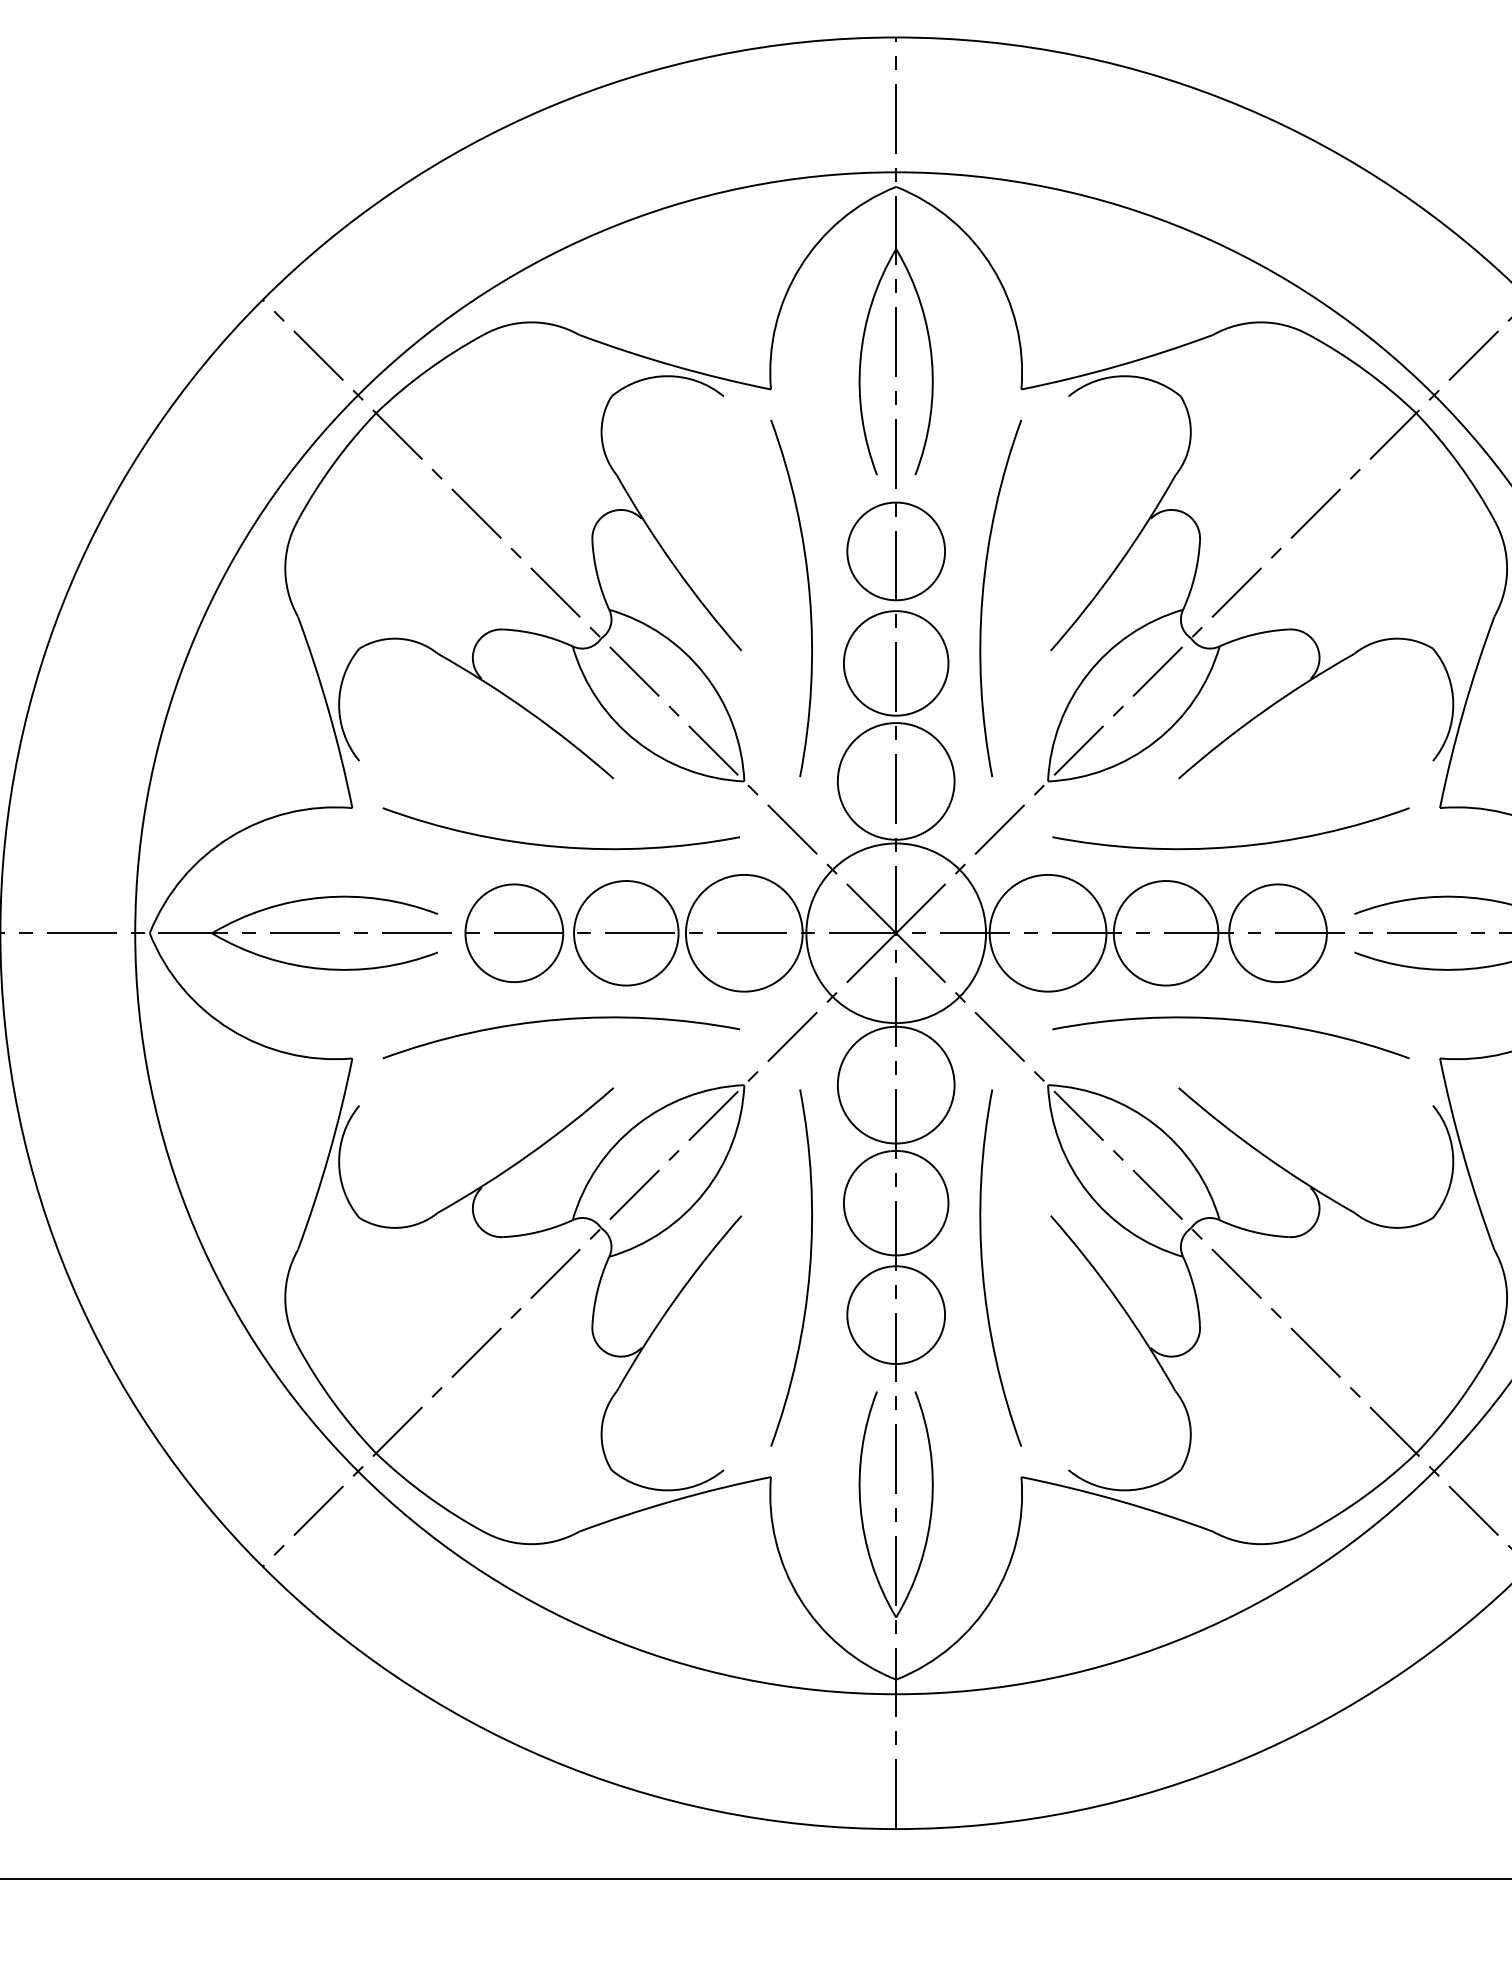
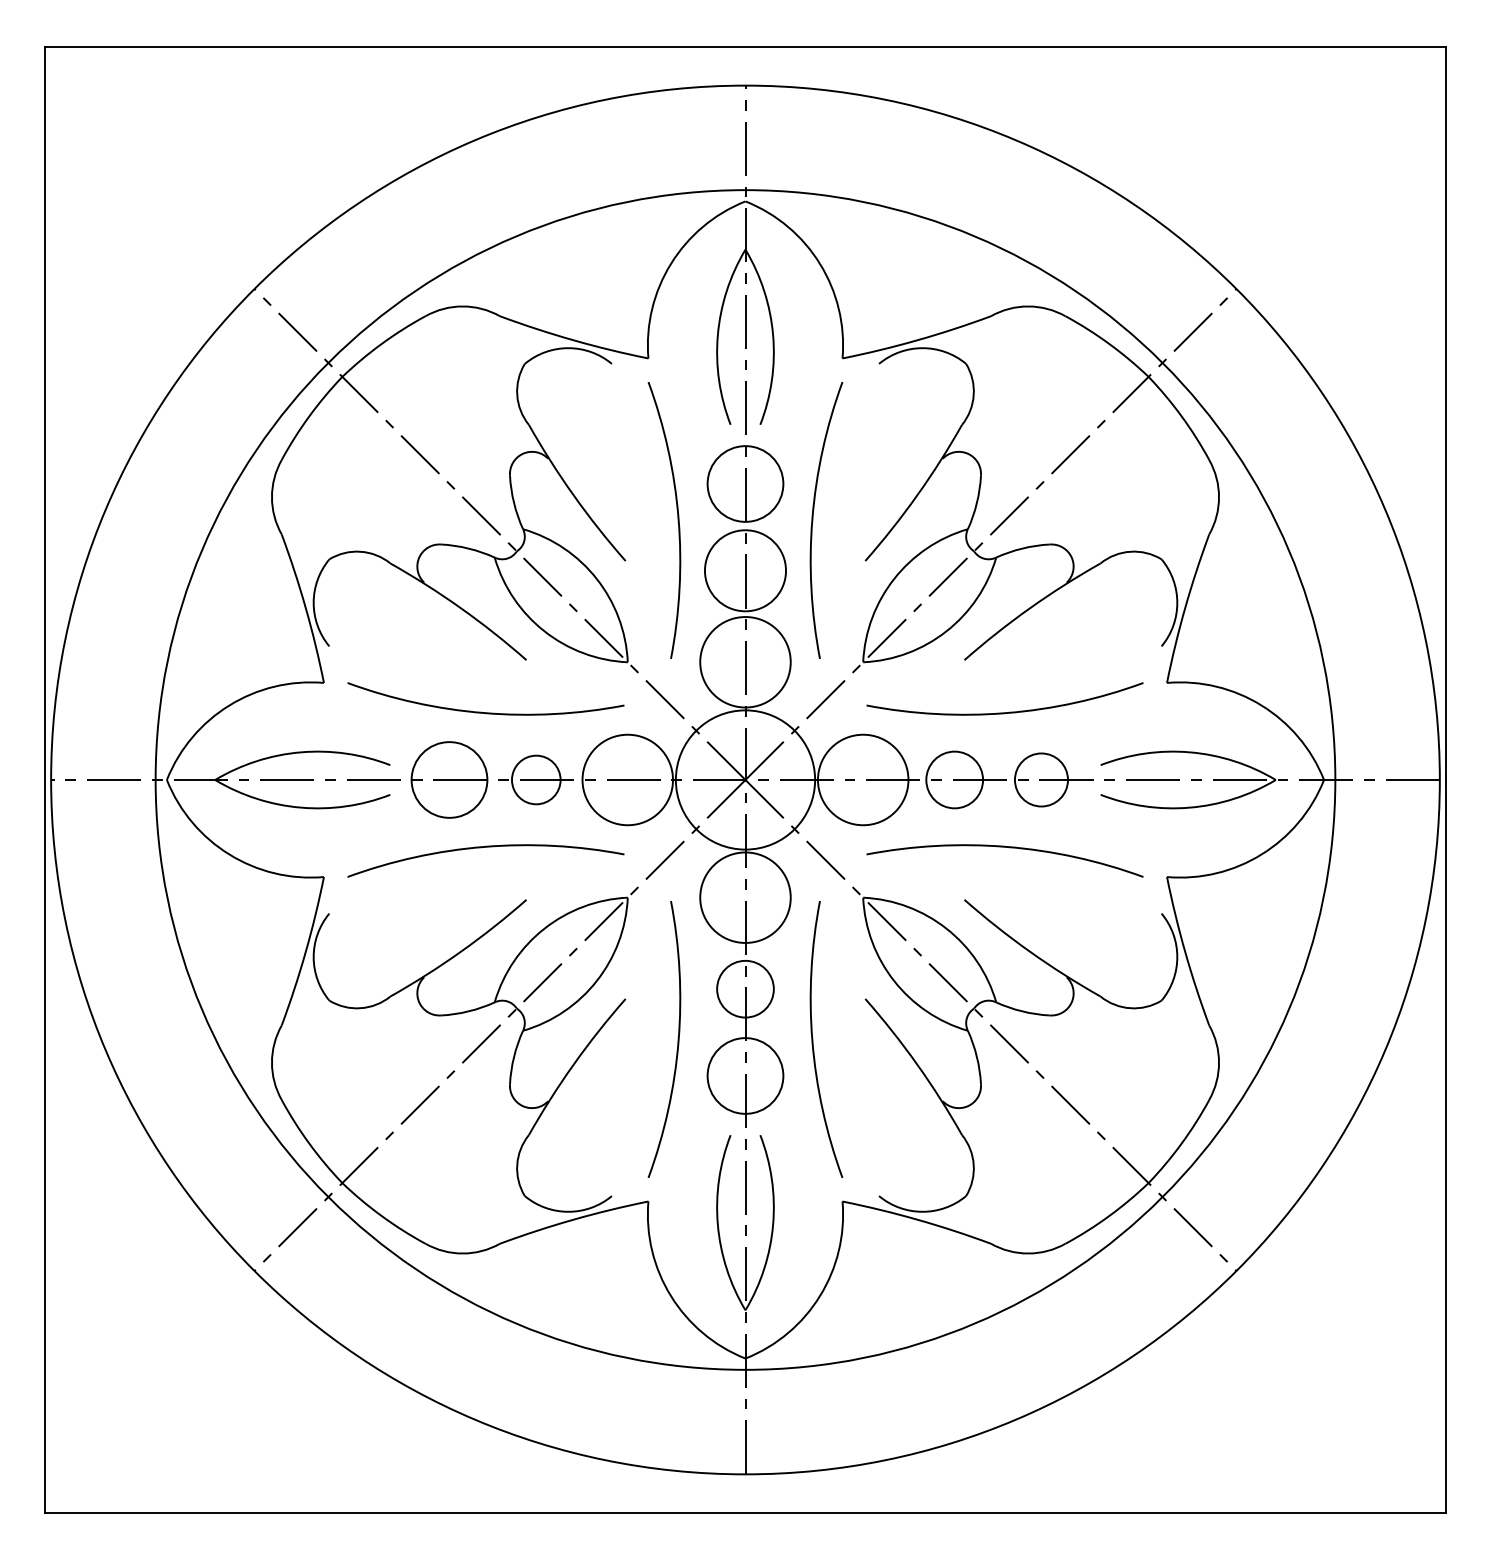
circle: (625, 932) -> (535, 779), size x0.6
circle: (1165, 932) -> (954, 779), size x0.7
circle: (1278, 932) -> (1041, 779), size x0.7
circle: (896, 1202) -> (745, 988), size x0.7

